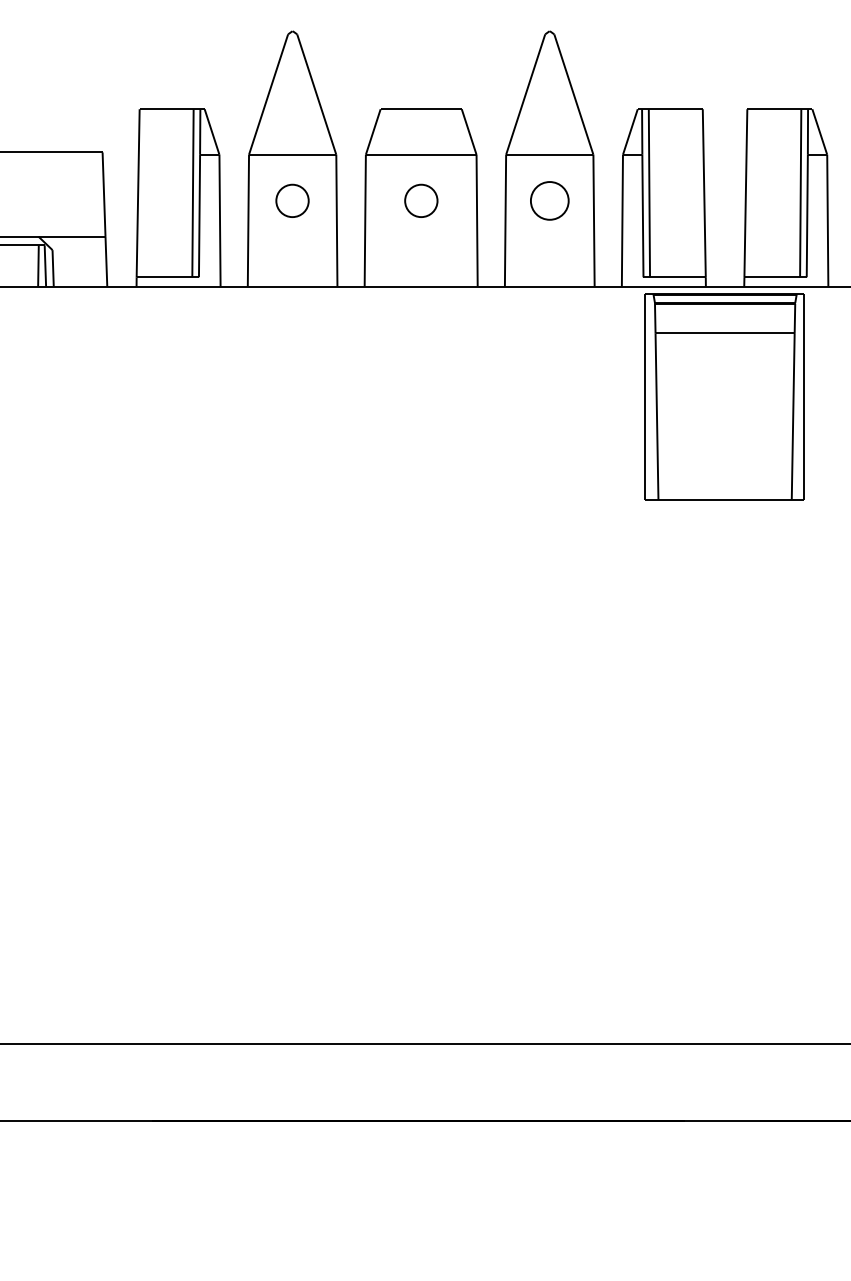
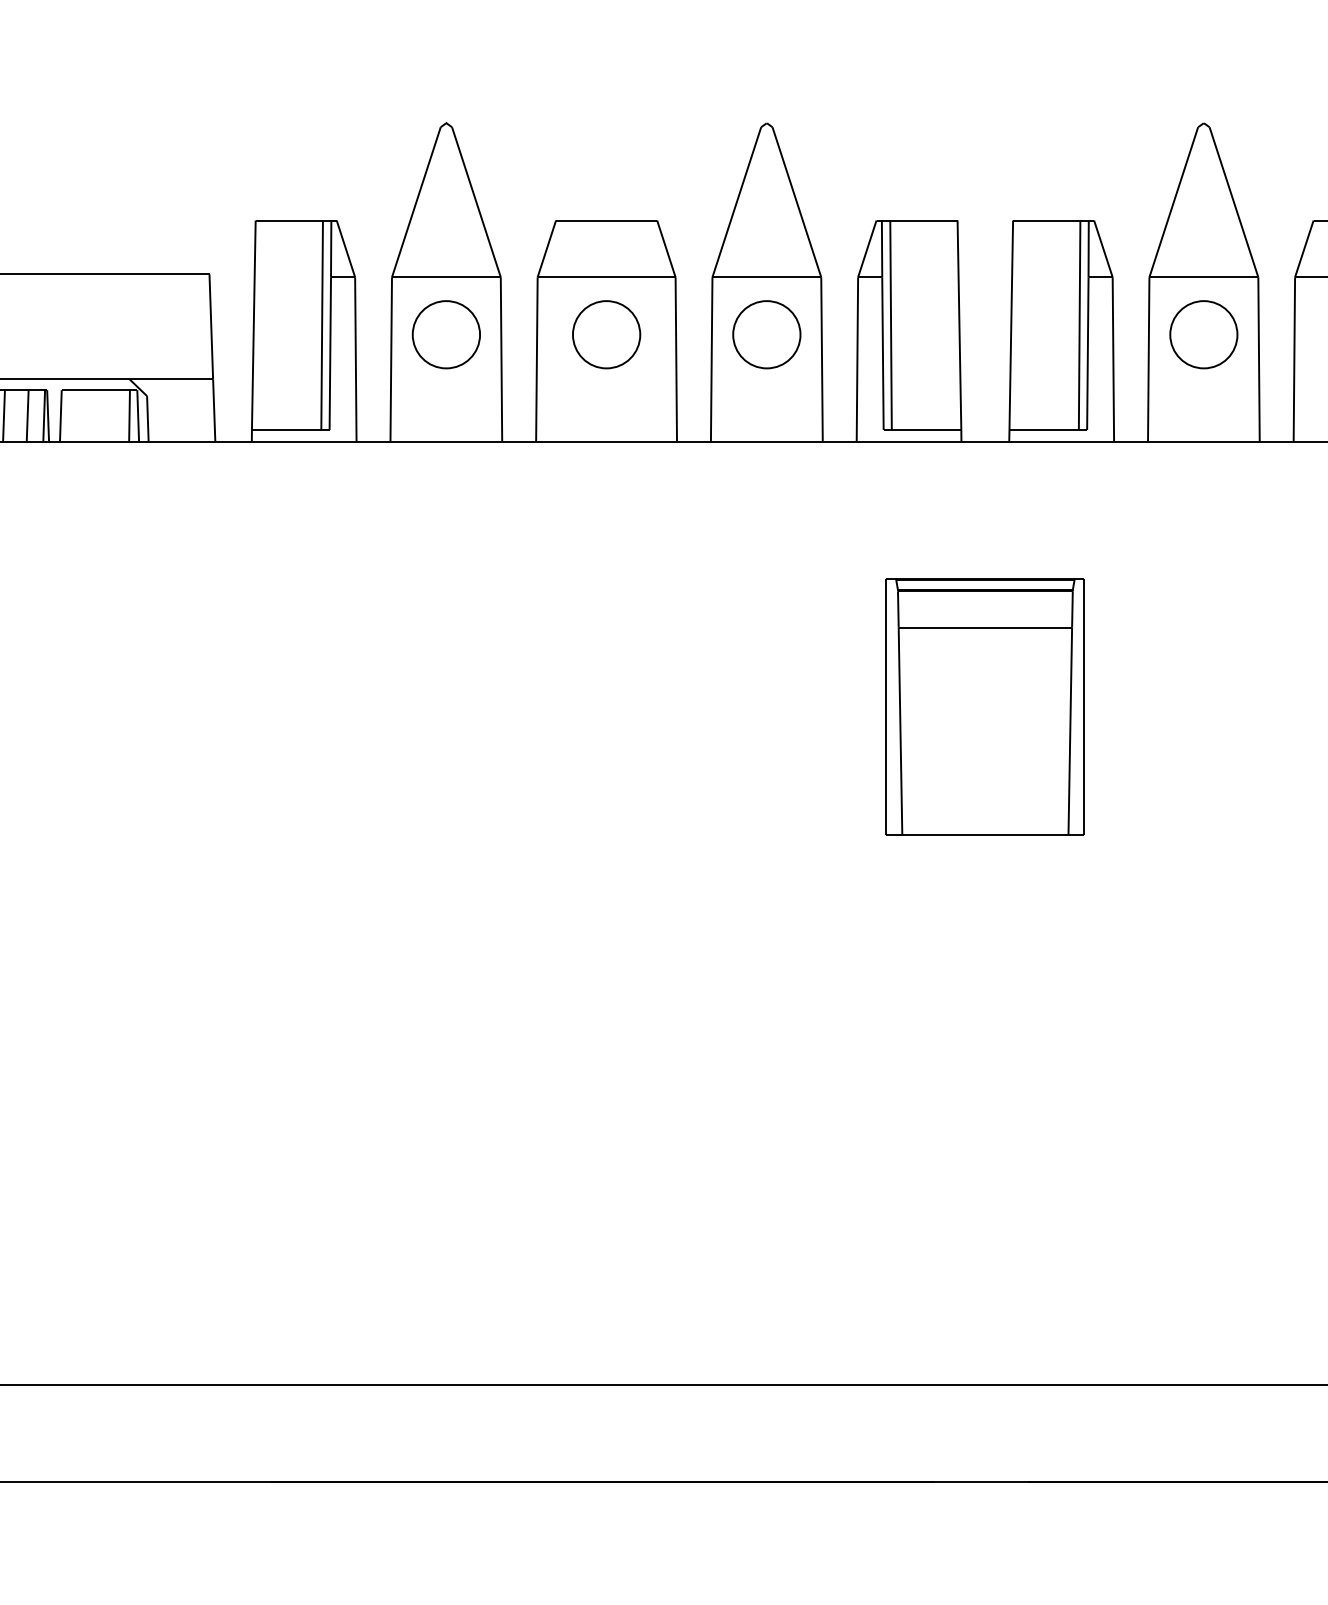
part: (291, 200) -> (445, 334), size x1.67
part: (421, 200) -> (606, 334), size x1.67
part: (549, 200) -> (766, 334), size x1.43
part: (724, 396) -> (984, 706), moved

